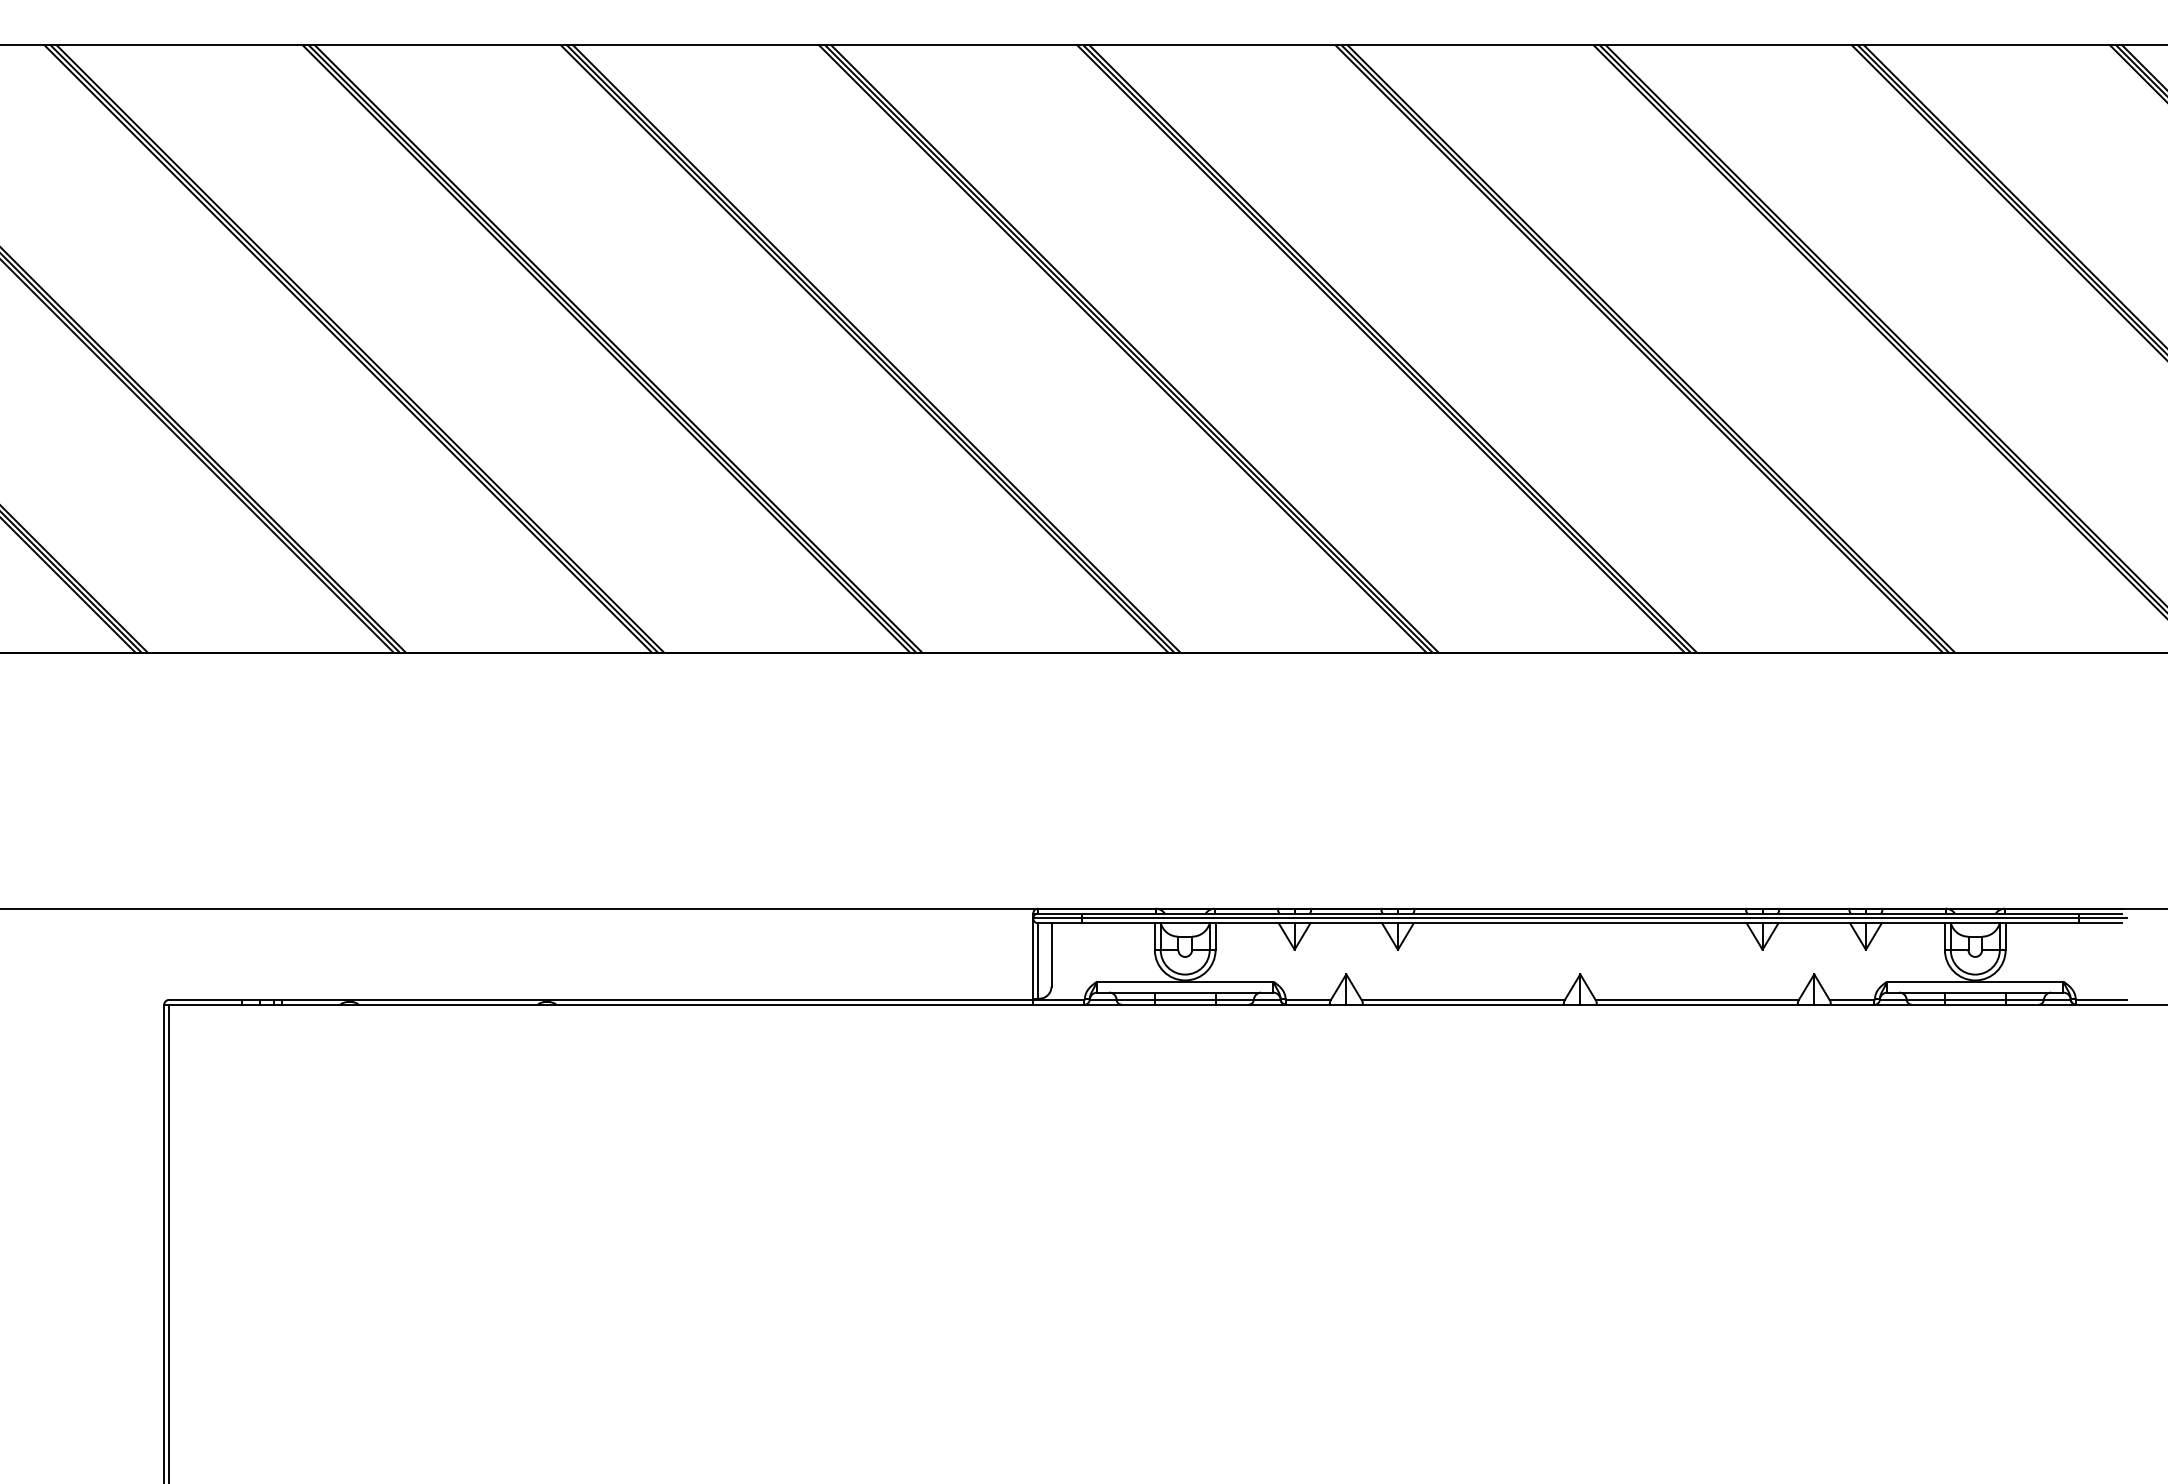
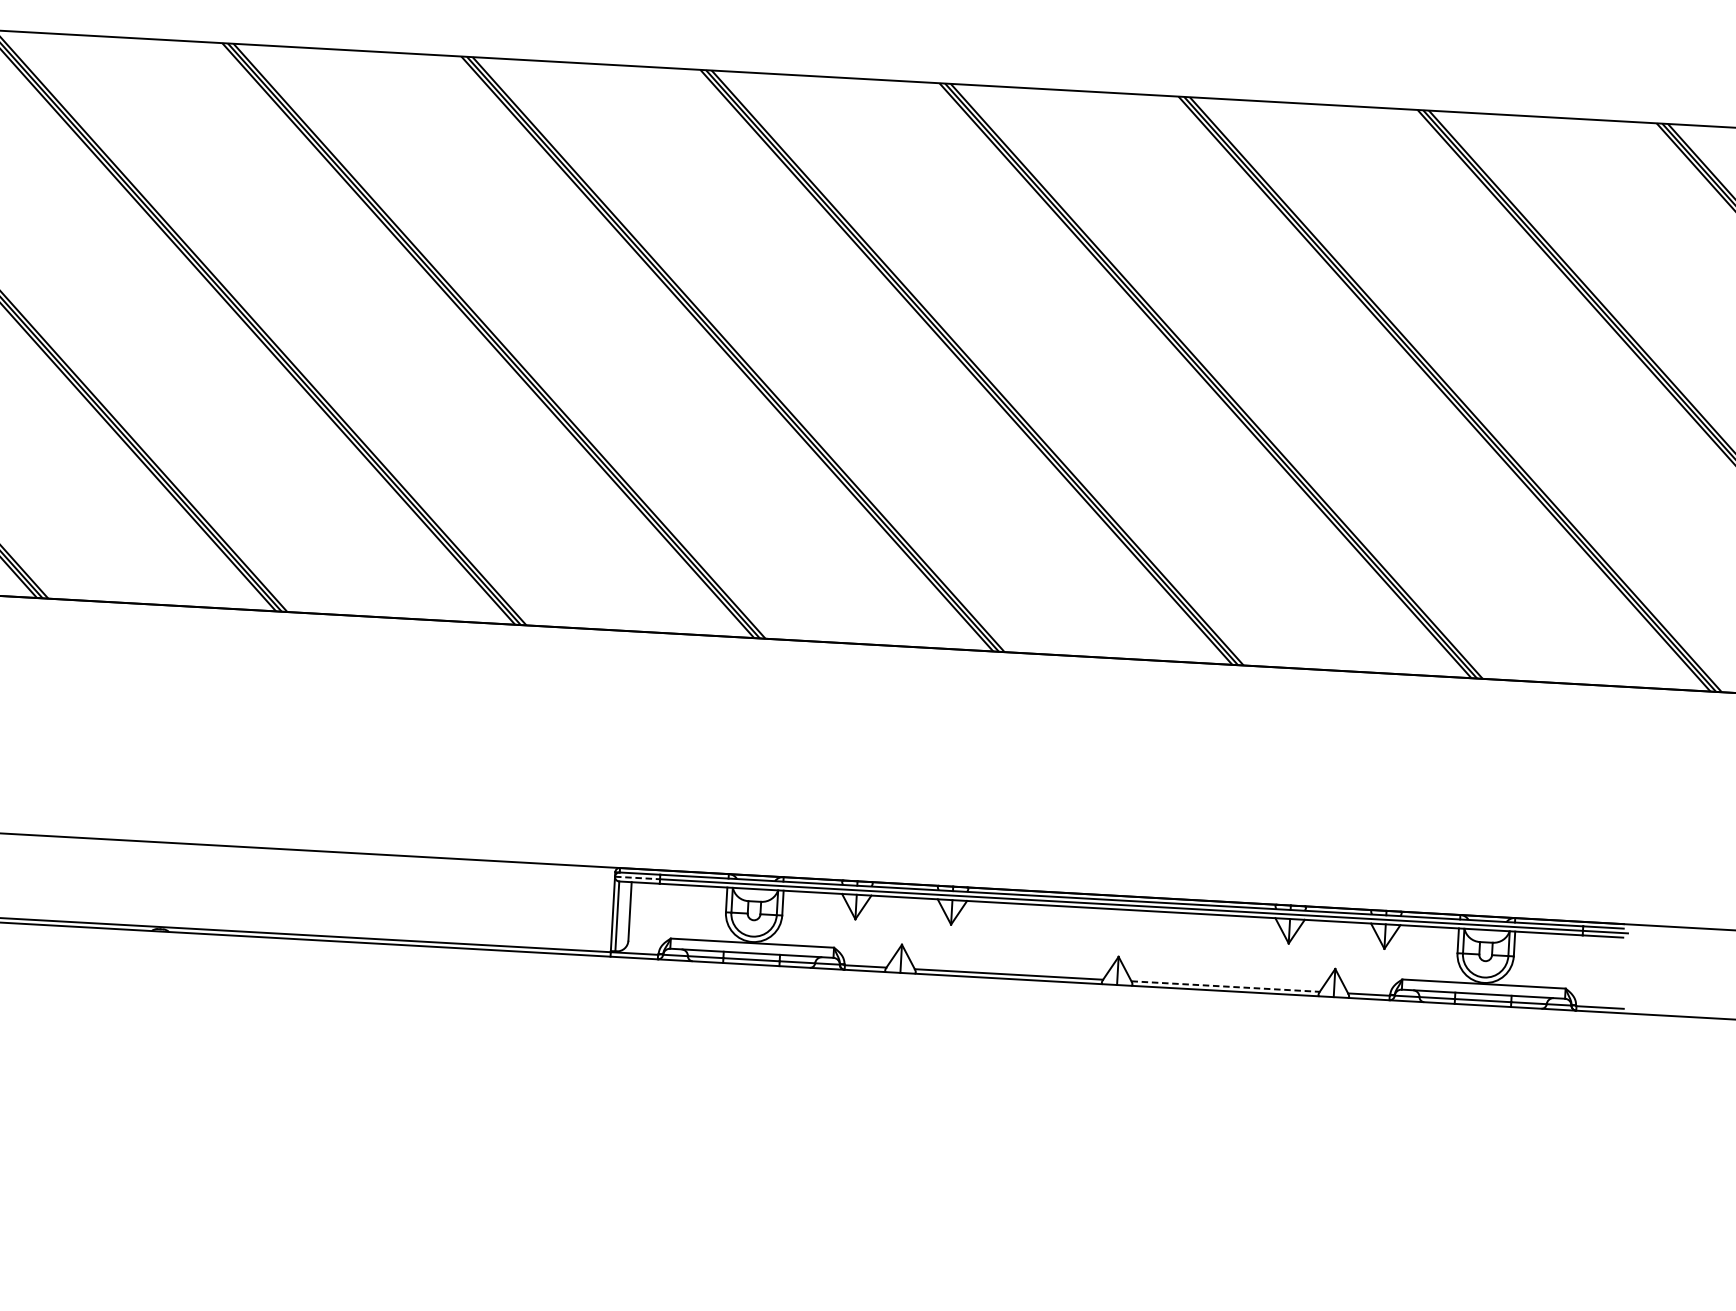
line: (1058, 918) -> (638, 878), solid -> dashed
line: (1697, 999) -> (1225, 986), solid -> dashed

